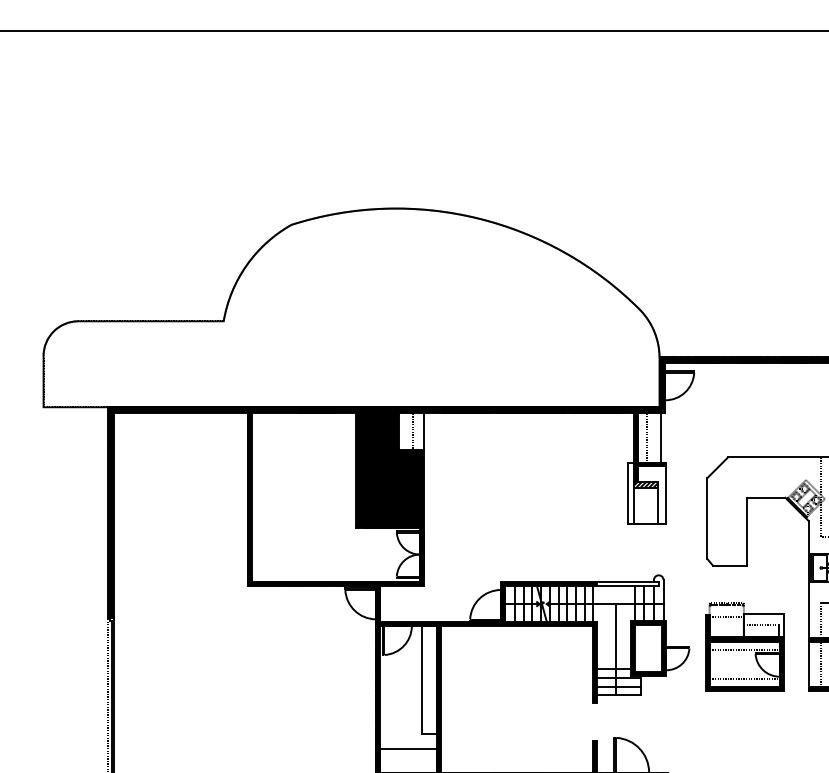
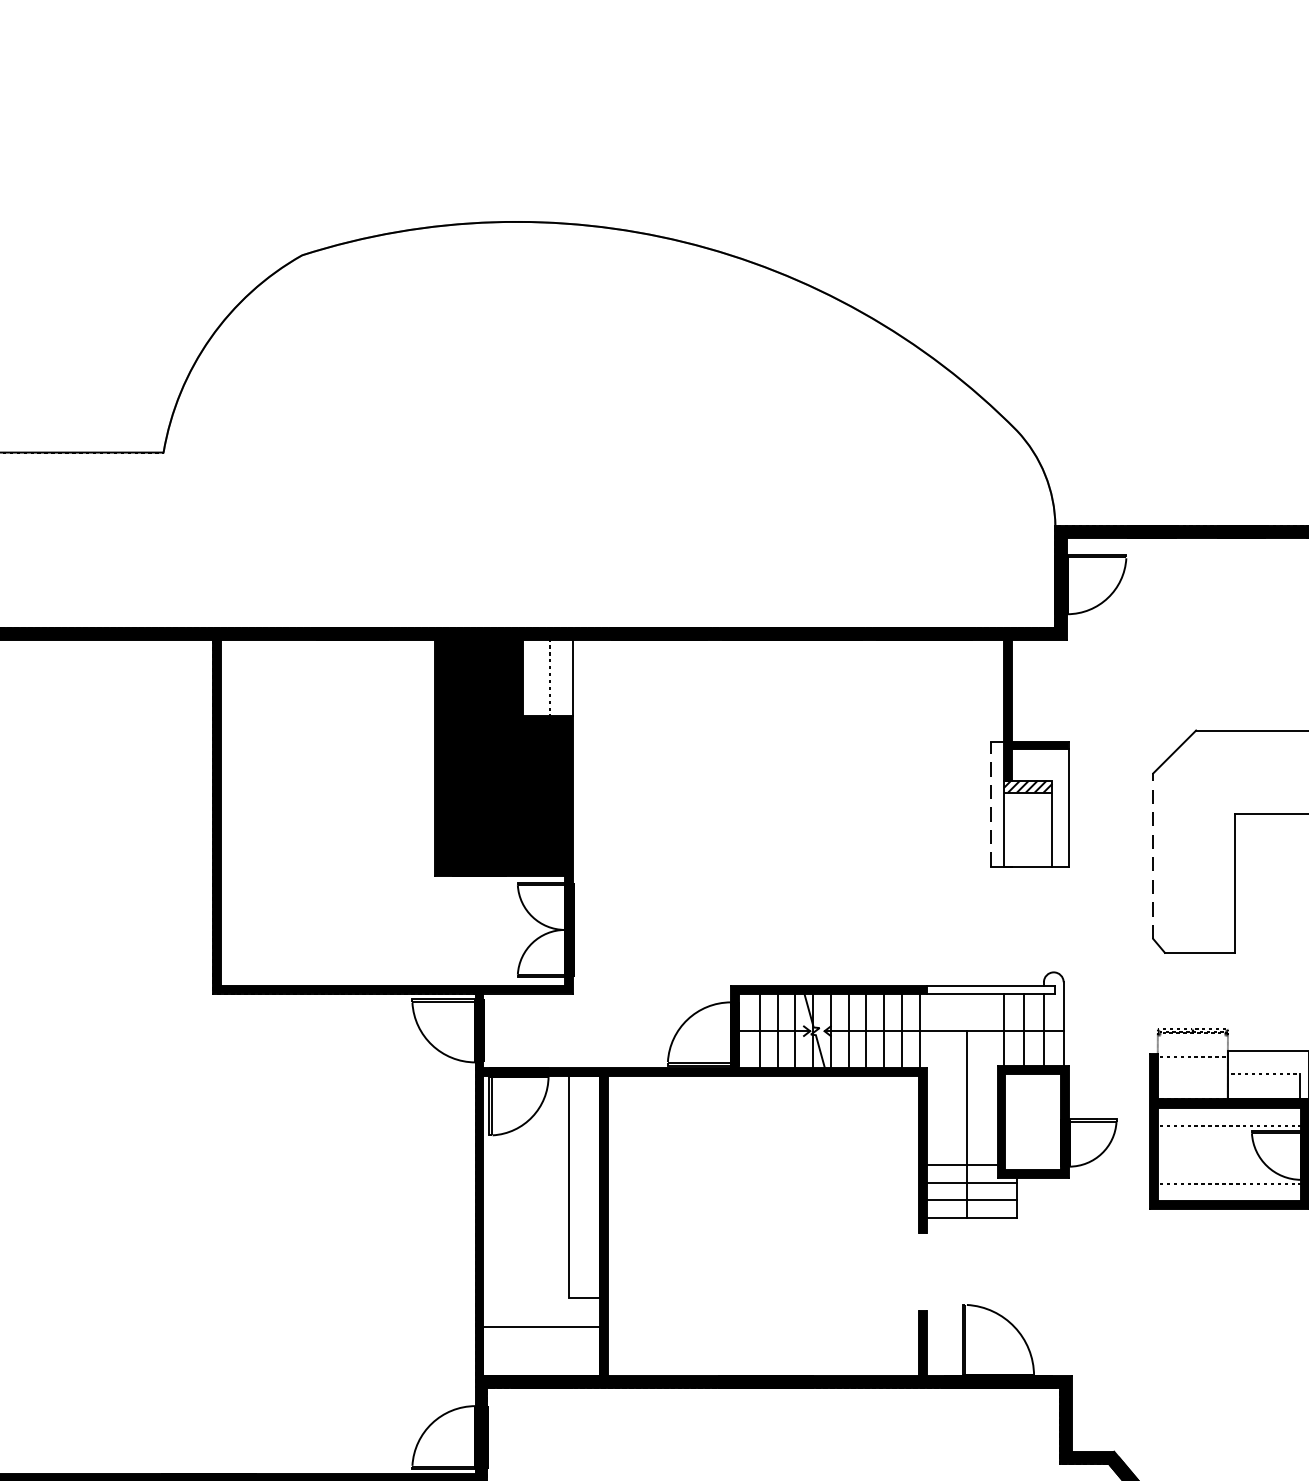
line: (646, 437) -> (1028, 690), removed
line: (660, 437) -> (1057, 690), removed
line: (627, 493) -> (989, 804), solid -> dashed
line: (707, 518) -> (1153, 856), solid -> dashed

